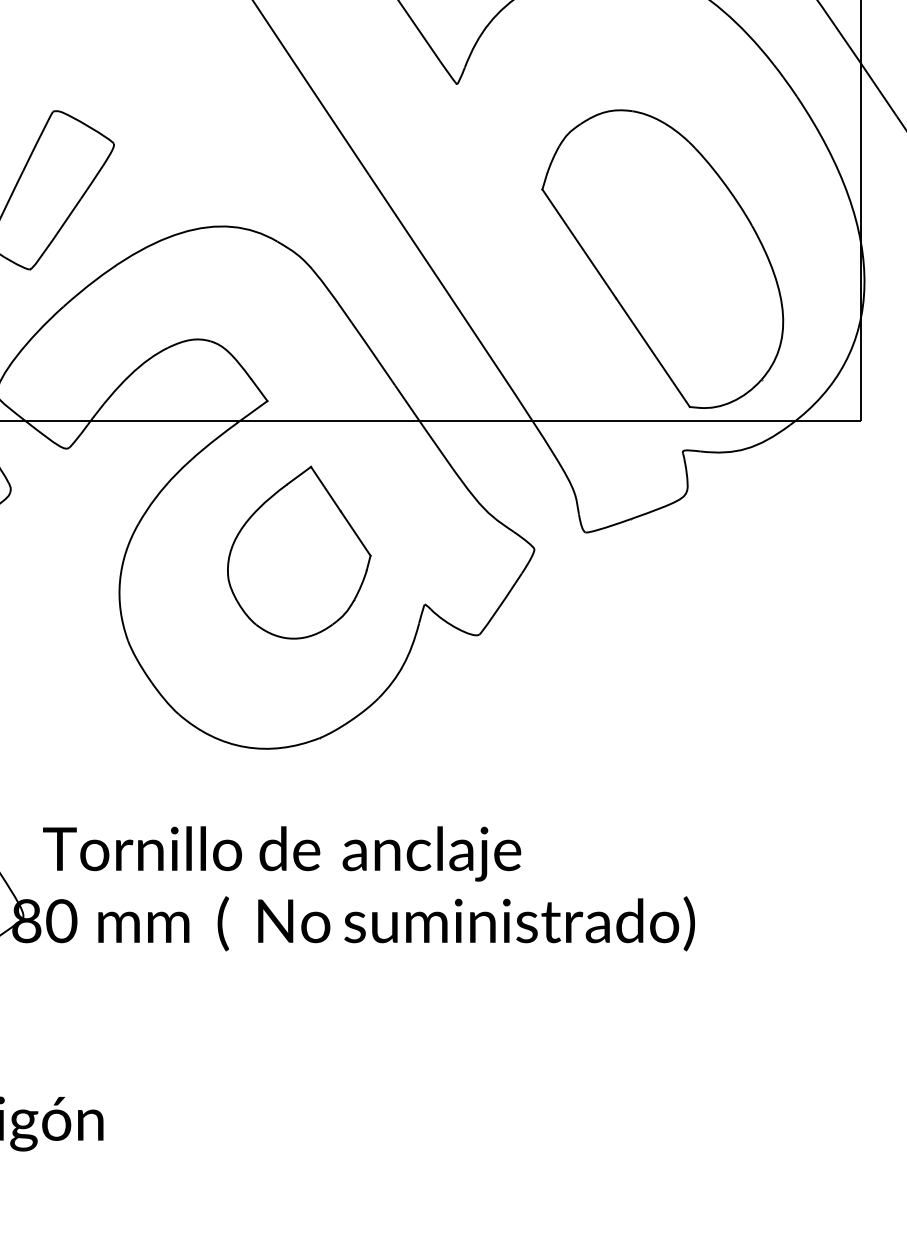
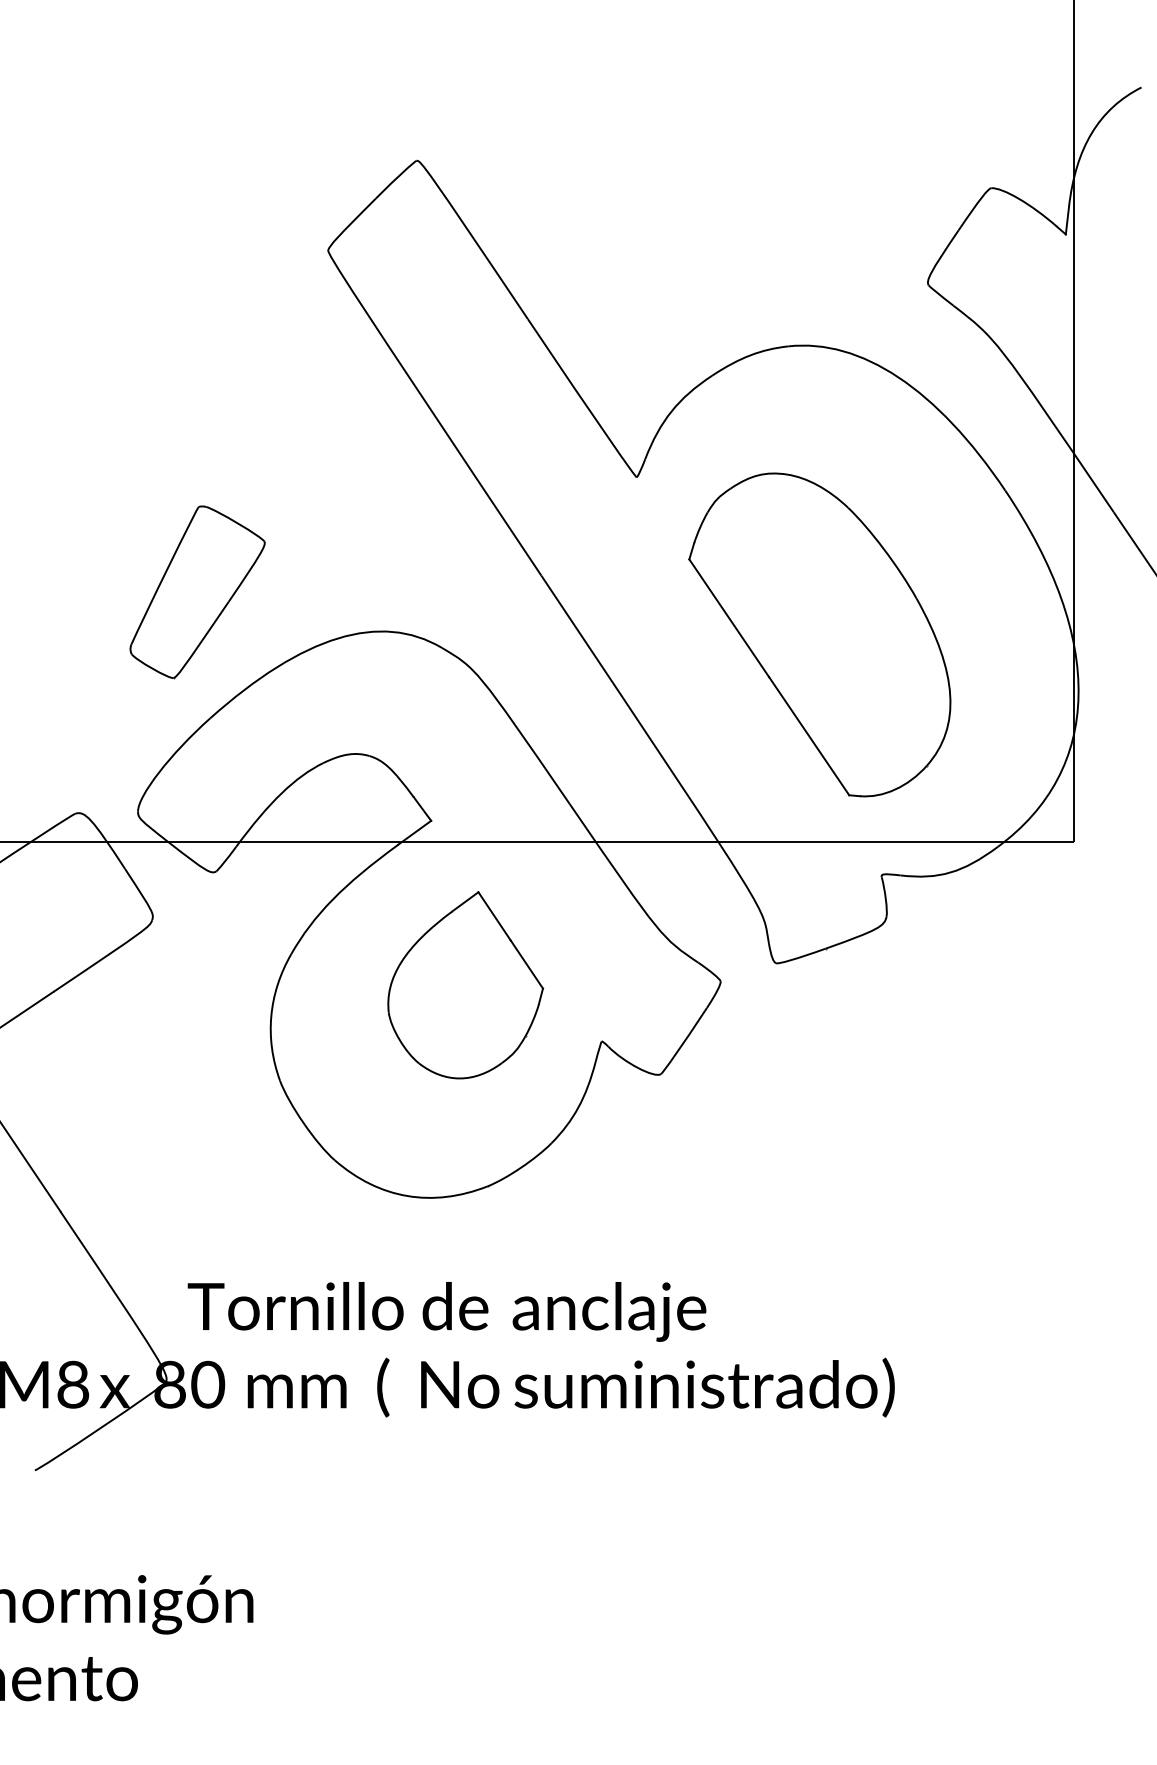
part: (662, 258) -> (819, 634), moved

